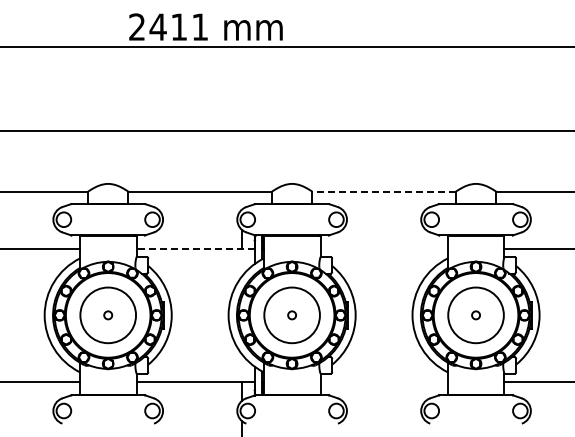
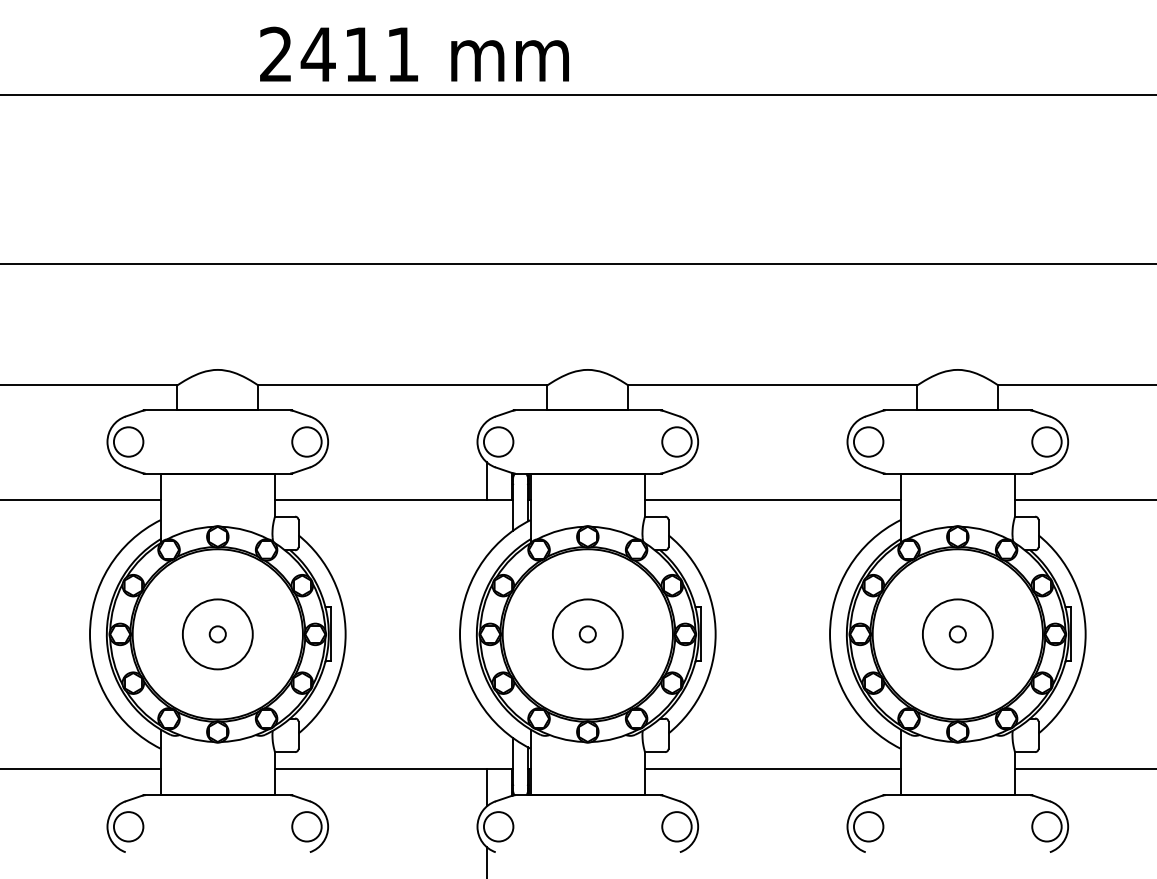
line: (384, 191) -> (773, 385), dashed -> solid
line: (195, 248) -> (393, 499), dashed -> solid
line: (383, 248) -> (771, 499), added
circle: (107, 314) -> (216, 632), size x0.62
circle: (291, 314) -> (586, 632), size x0.62
circle: (475, 314) -> (956, 632), size x0.62
line: (383, 382) -> (771, 769), added

